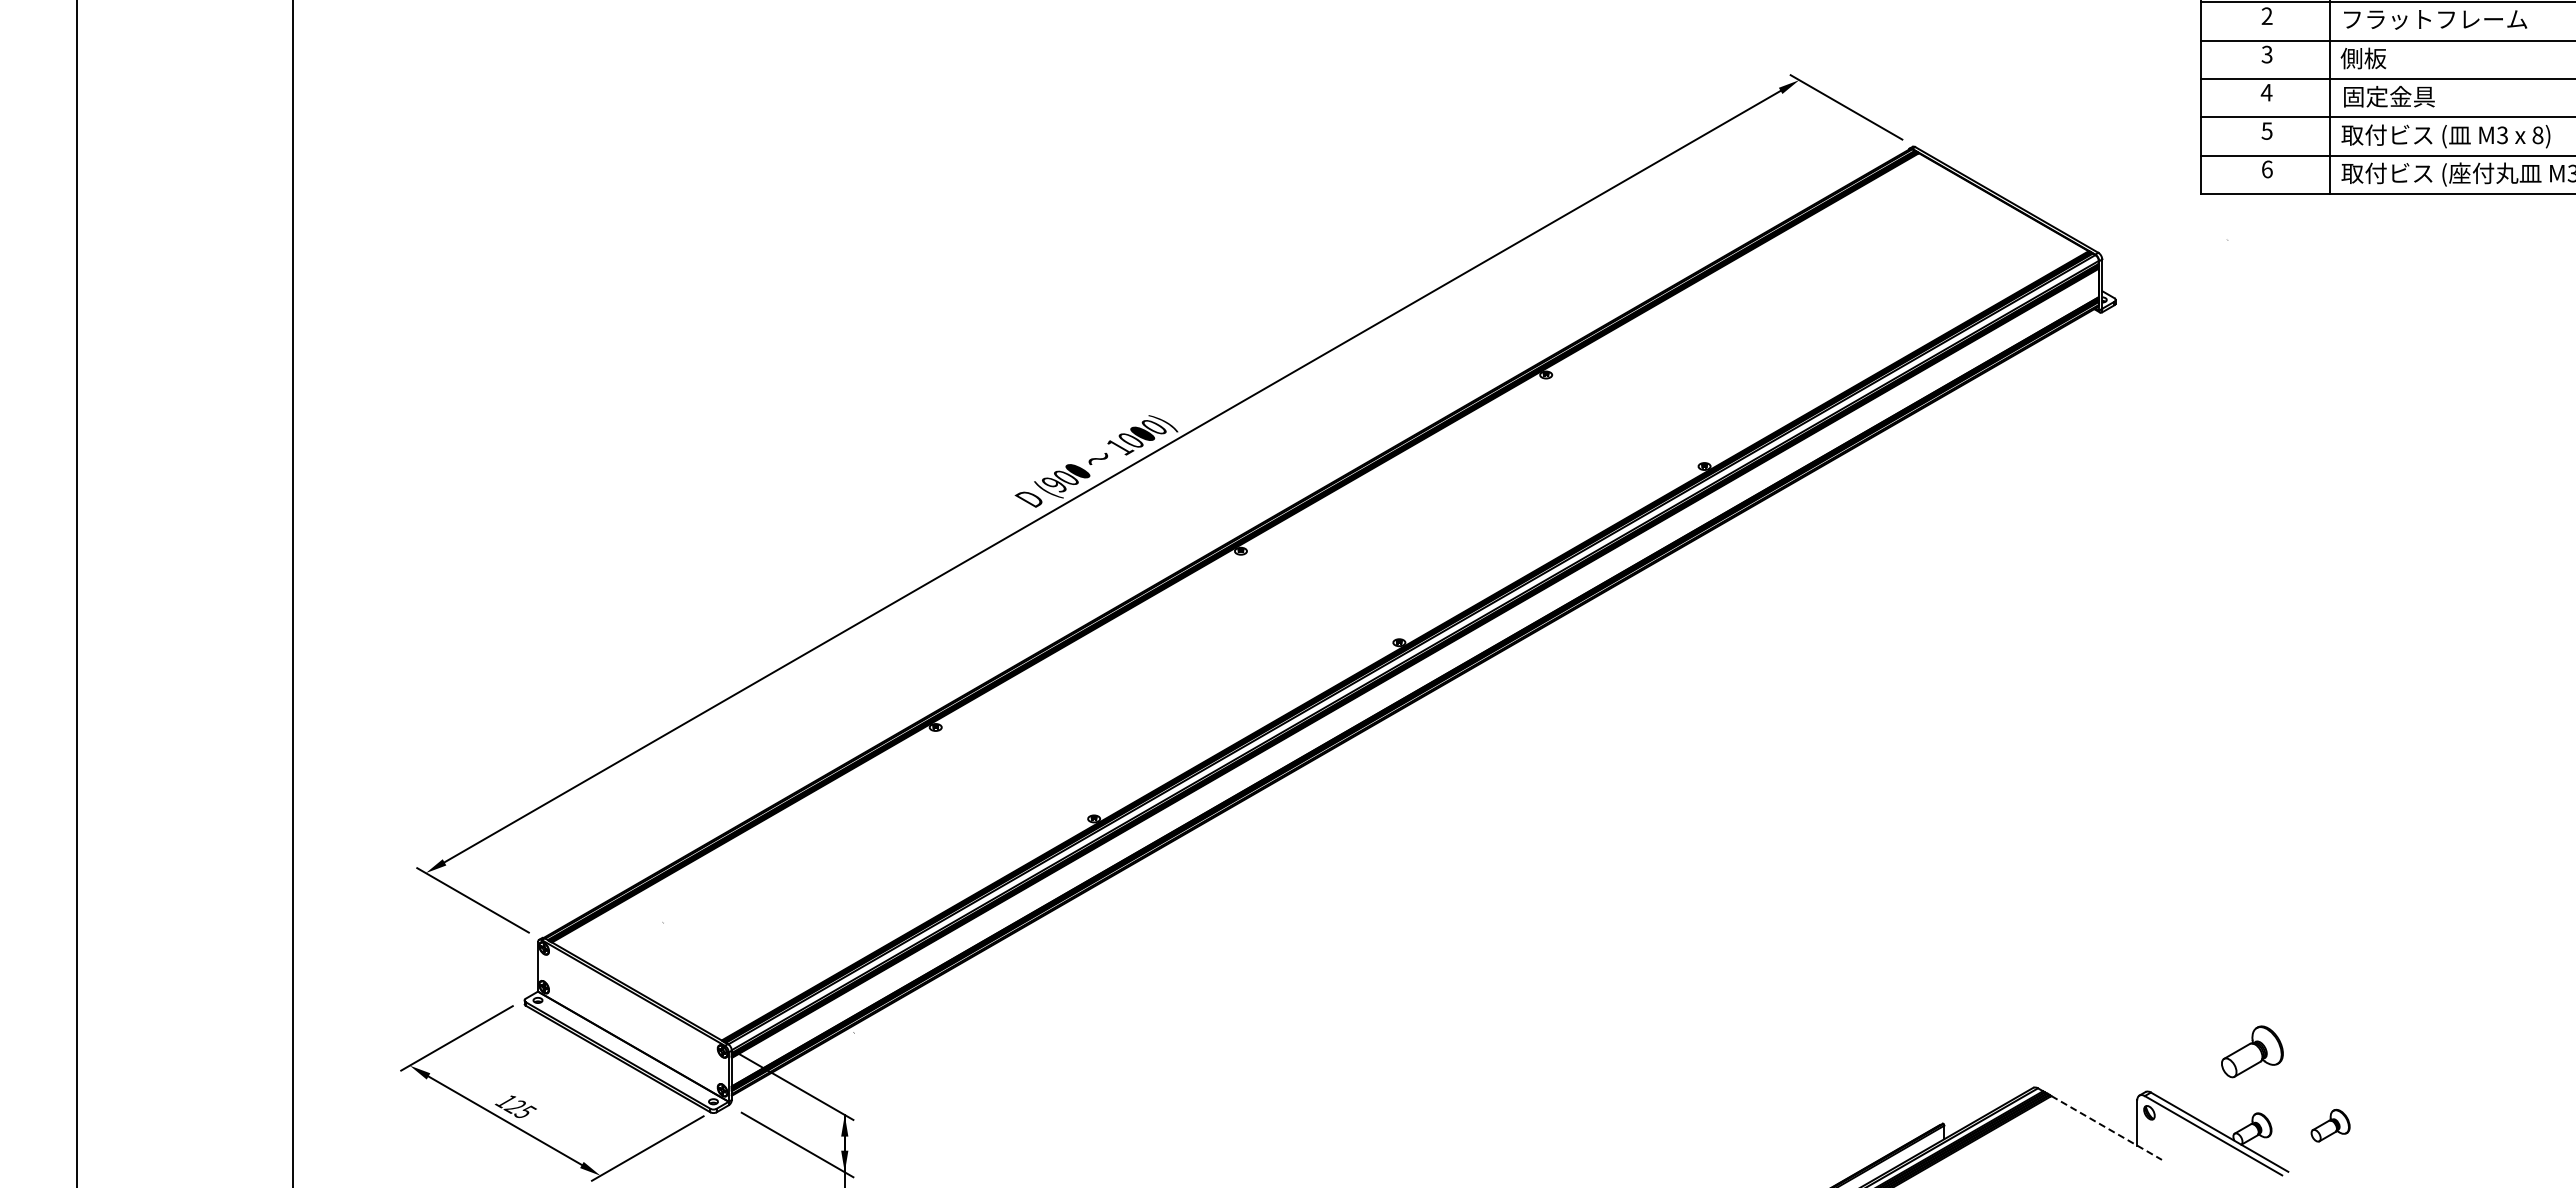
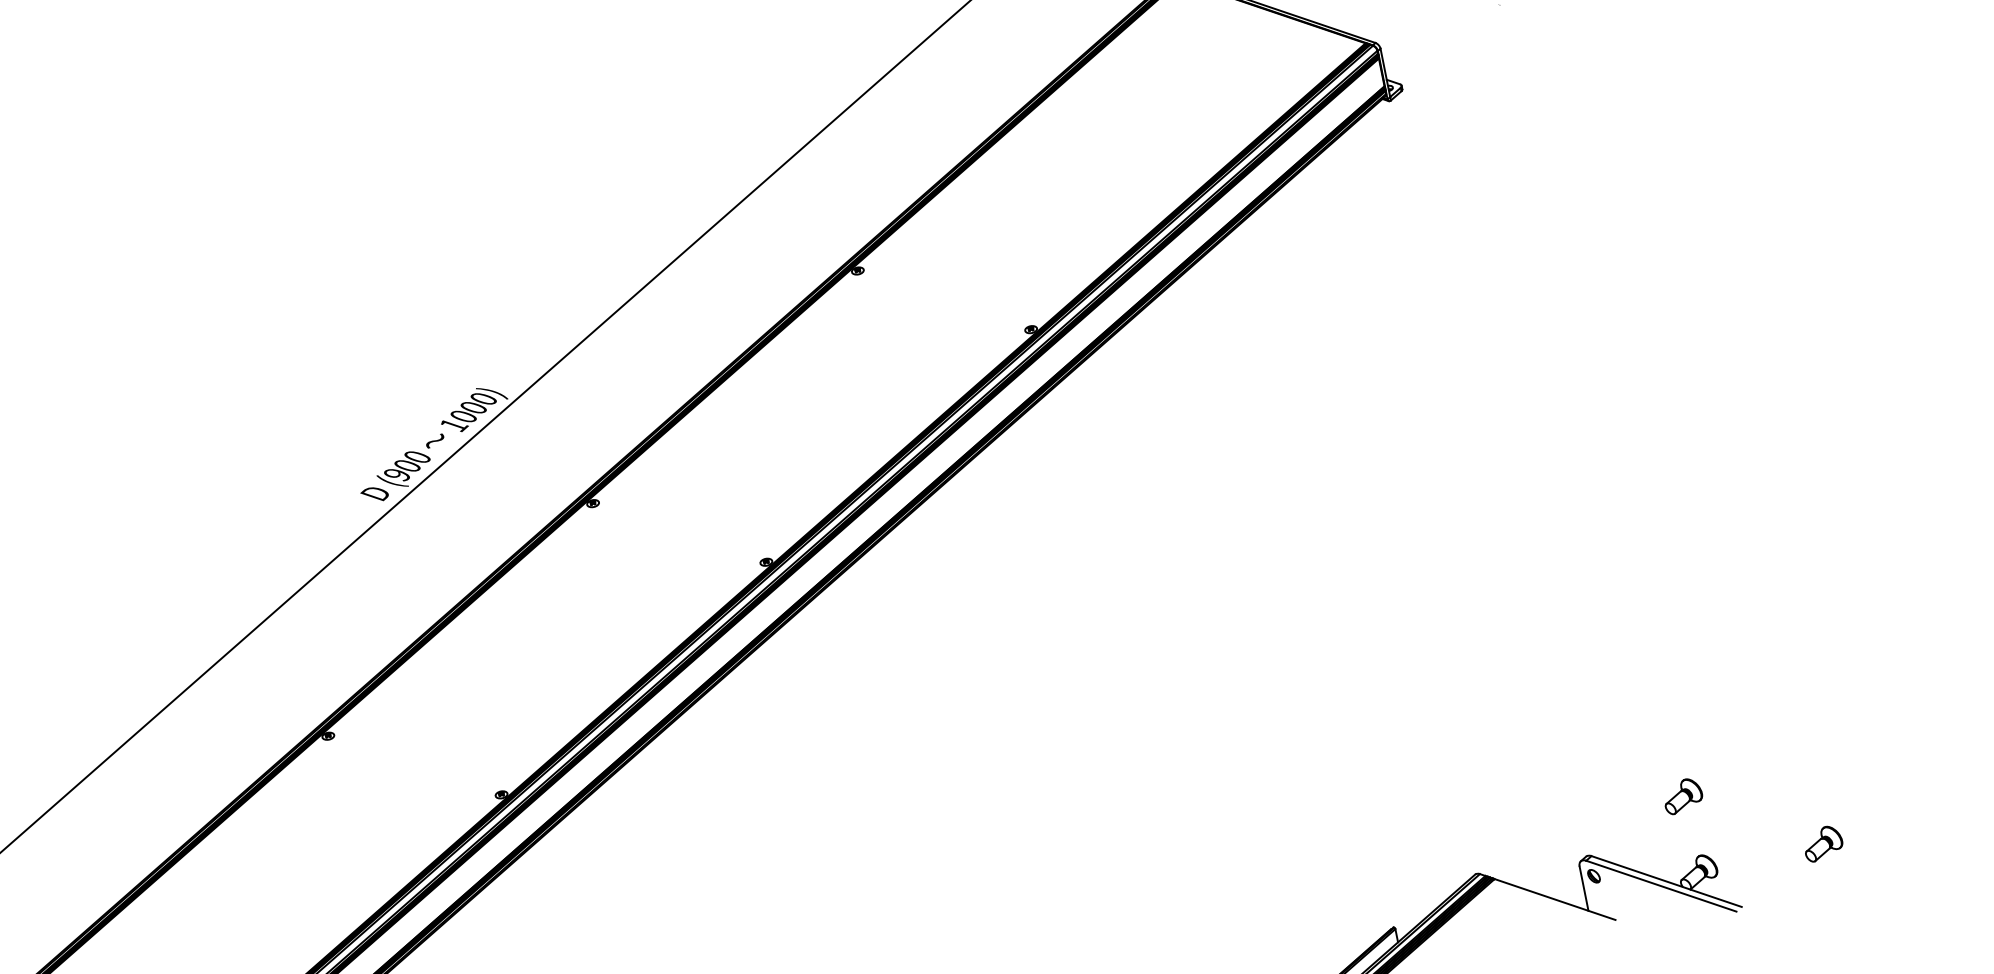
part: (2252, 1051) -> (1683, 795), size x0.62
part: (2330, 1125) -> (1823, 843), moved
line: (2106, 1127) -> (1554, 899), dashed -> solid

